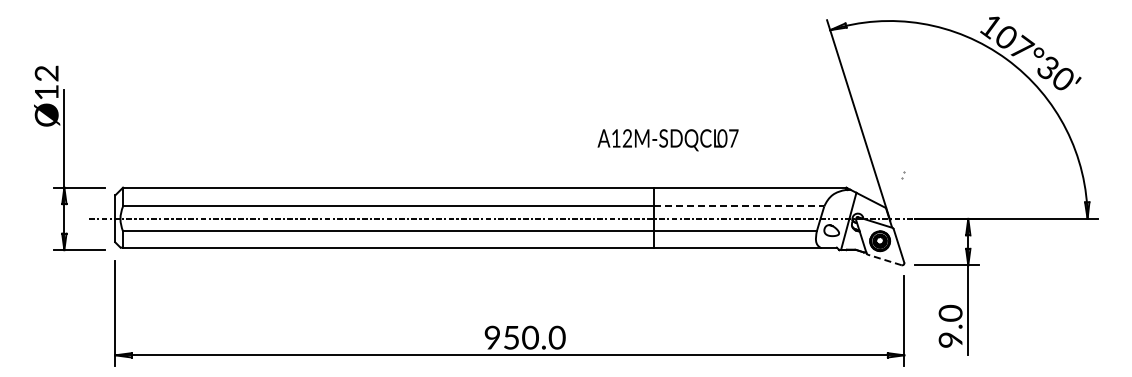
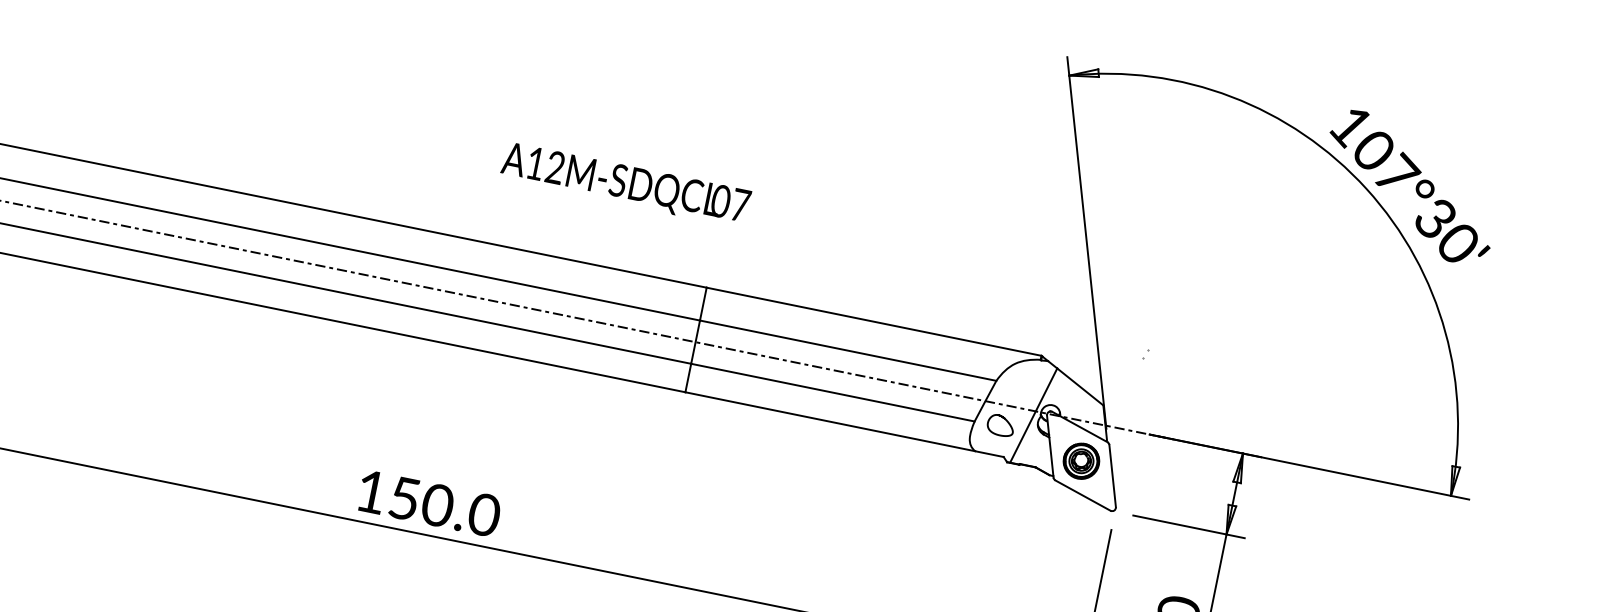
text: (667, 140) -> (624, 185), moved
line: (739, 206) -> (848, 350), dashed -> solid
line: (884, 259) -> (1082, 494), dashed -> solid
text: (491, 337) -> (369, 491), 950.0 -> 150.0

